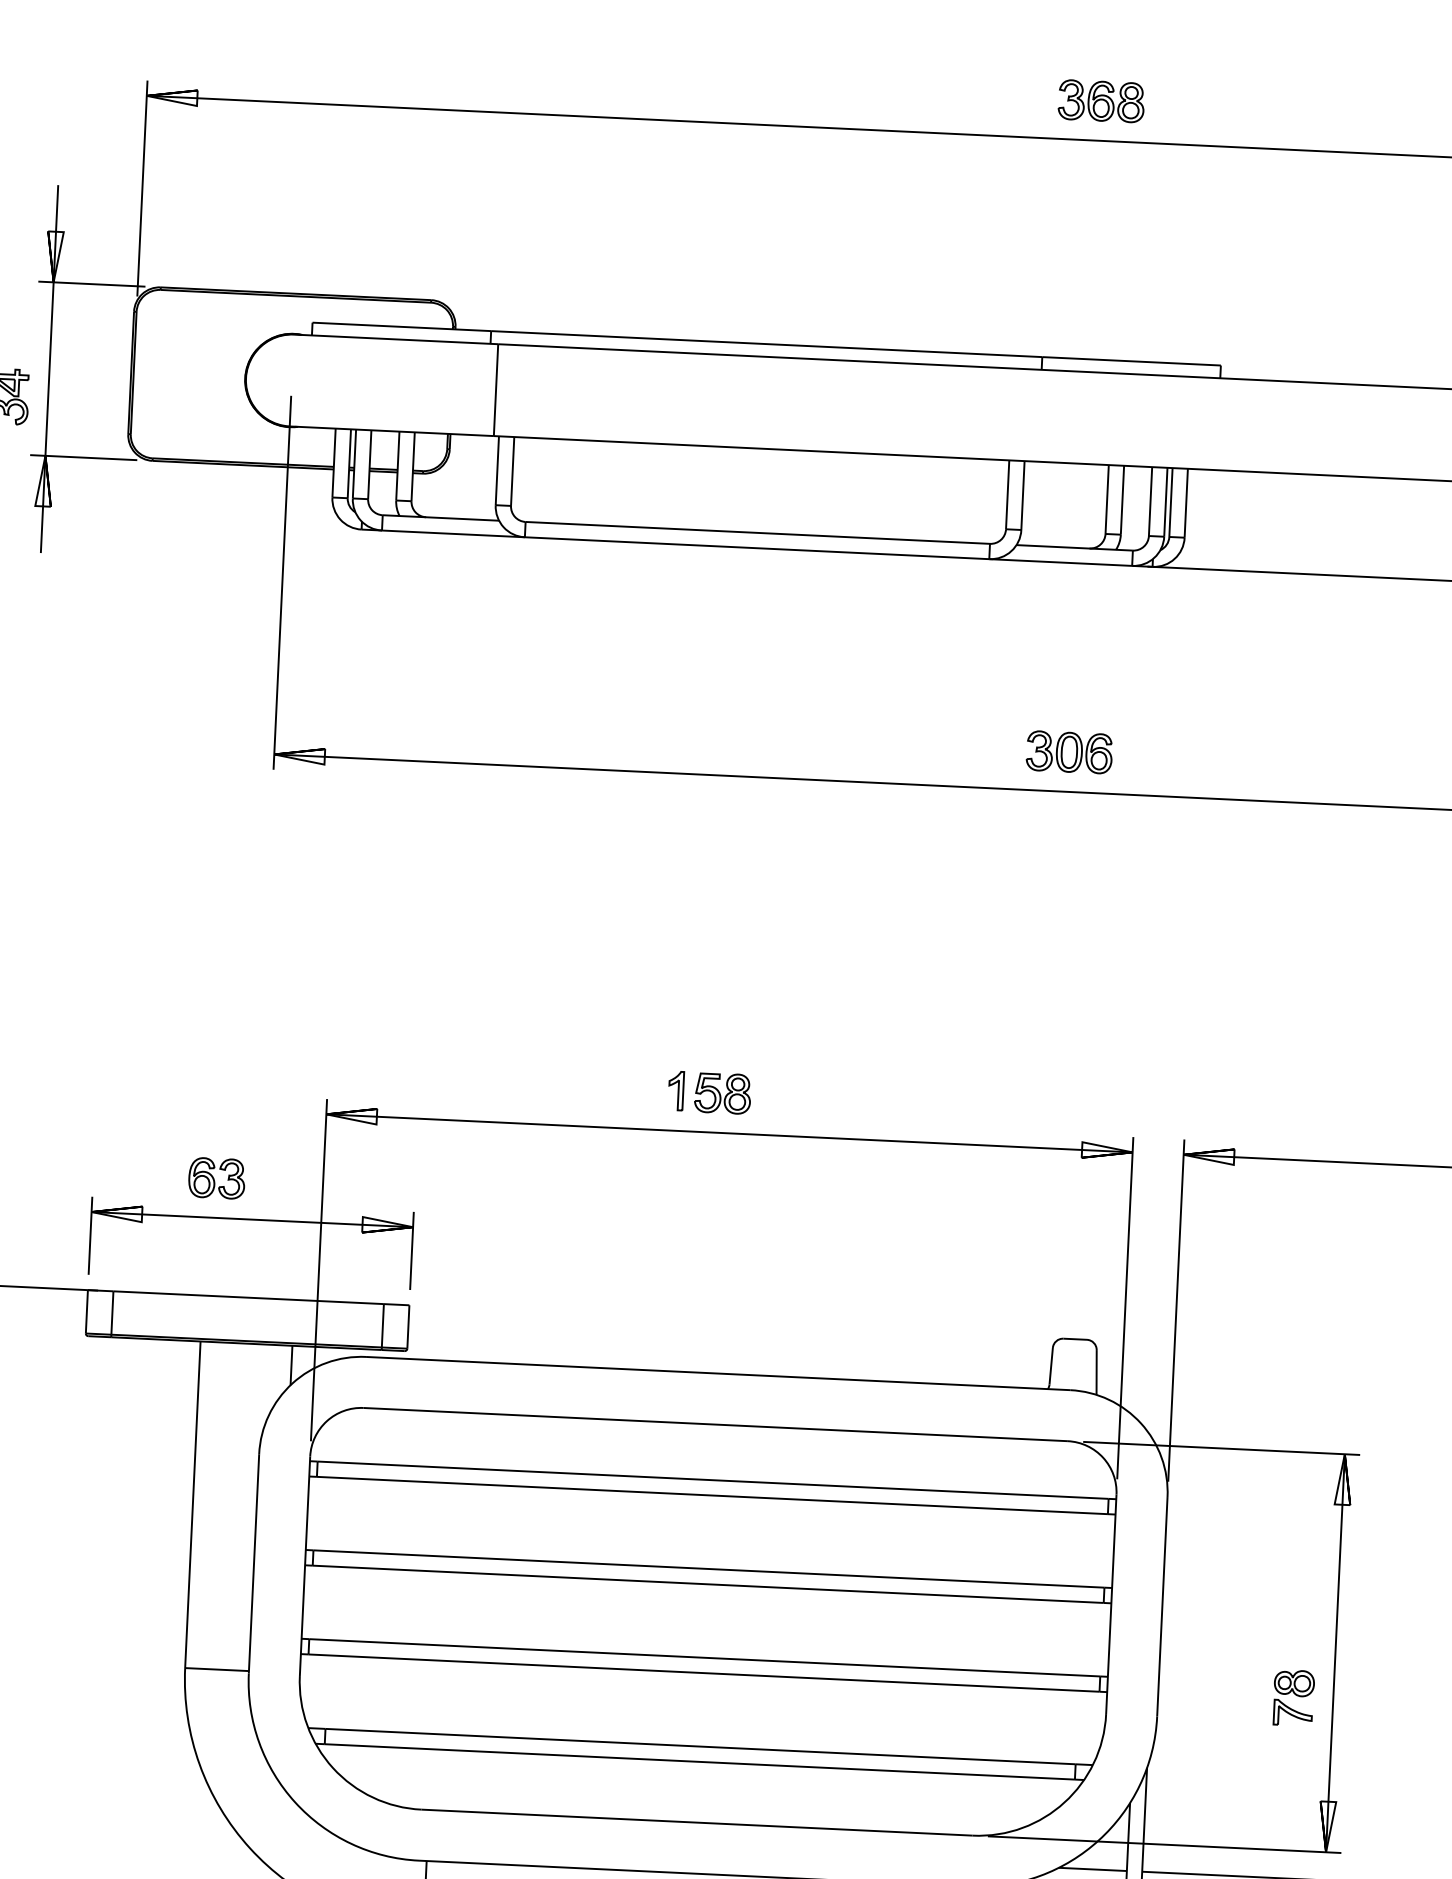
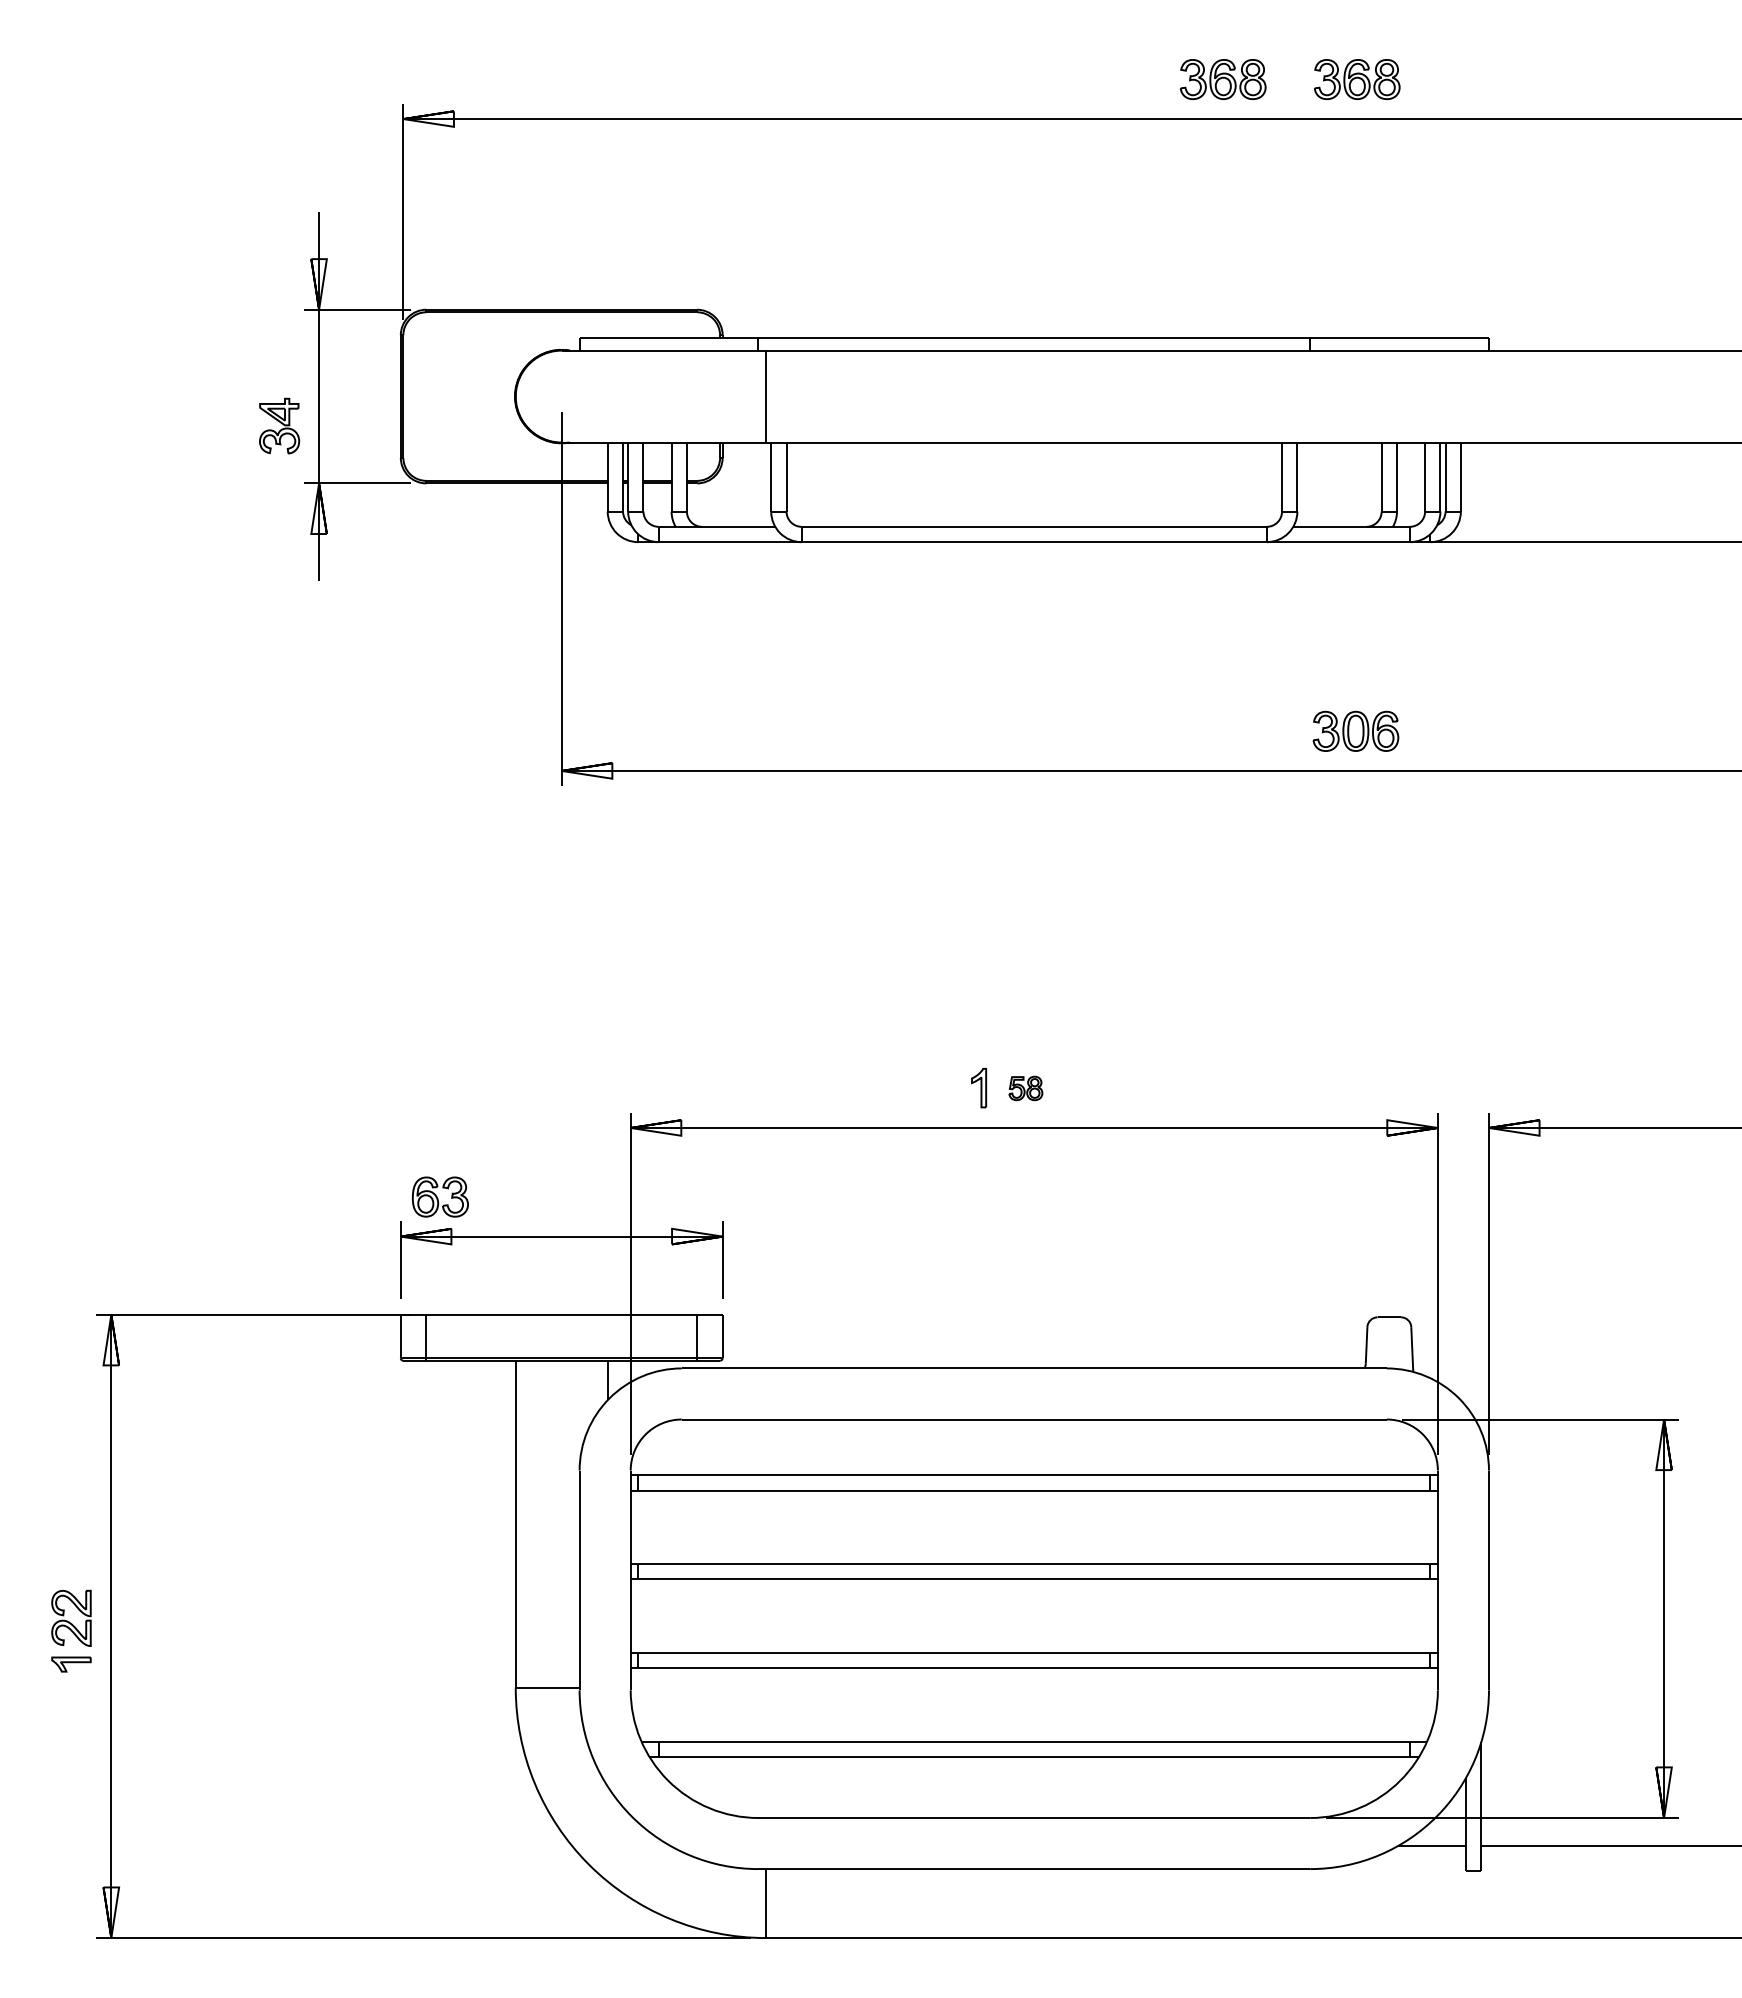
part: (967, 94) -> (1223, 79), added
part: (722, 1093) -> (1025, 1088), size x0.6
part: (216, 1177) -> (439, 1196), moved
part: (1293, 1698) -> (1624, 1665), removed

